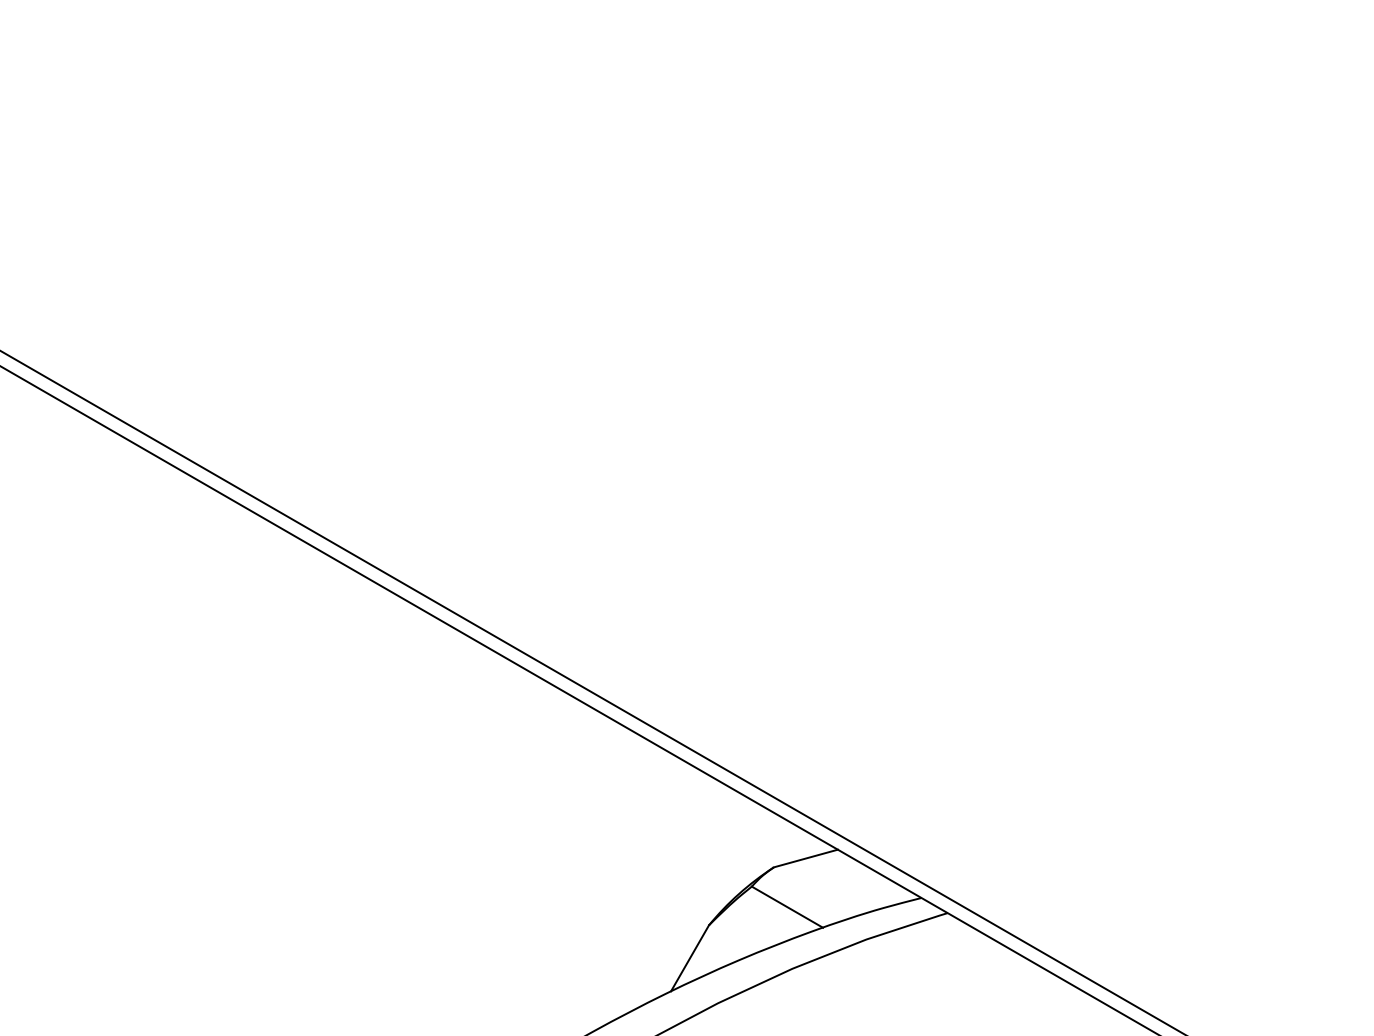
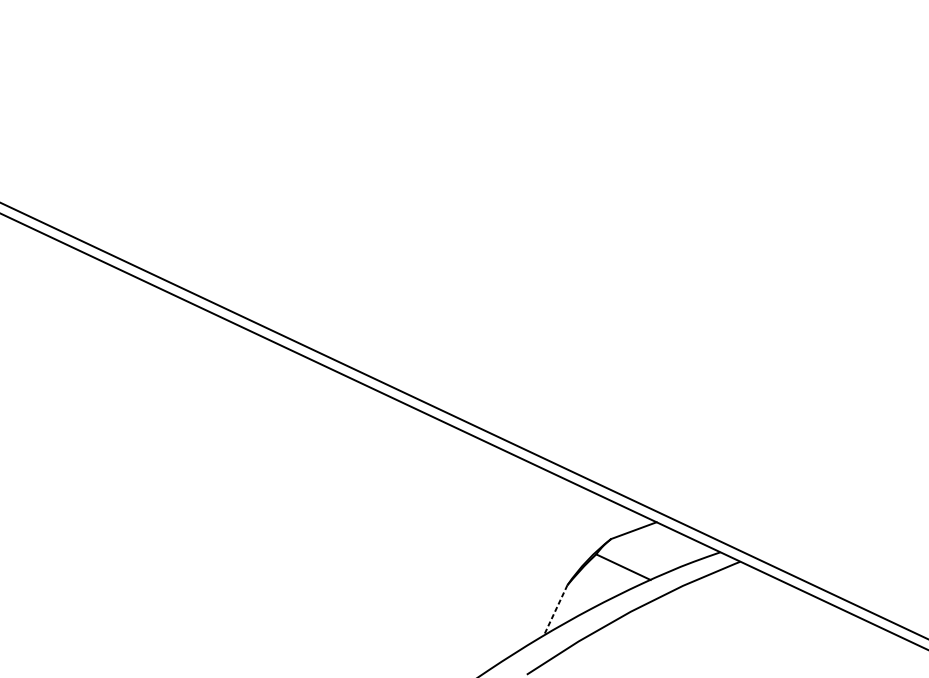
line: (689, 958) -> (555, 610), solid -> dashed

